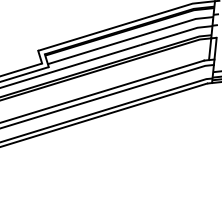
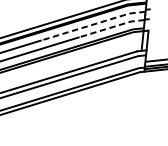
line: (155, 31) -> (93, 24), solid -> dashed
line: (176, 34) -> (112, 27), solid -> dashed

